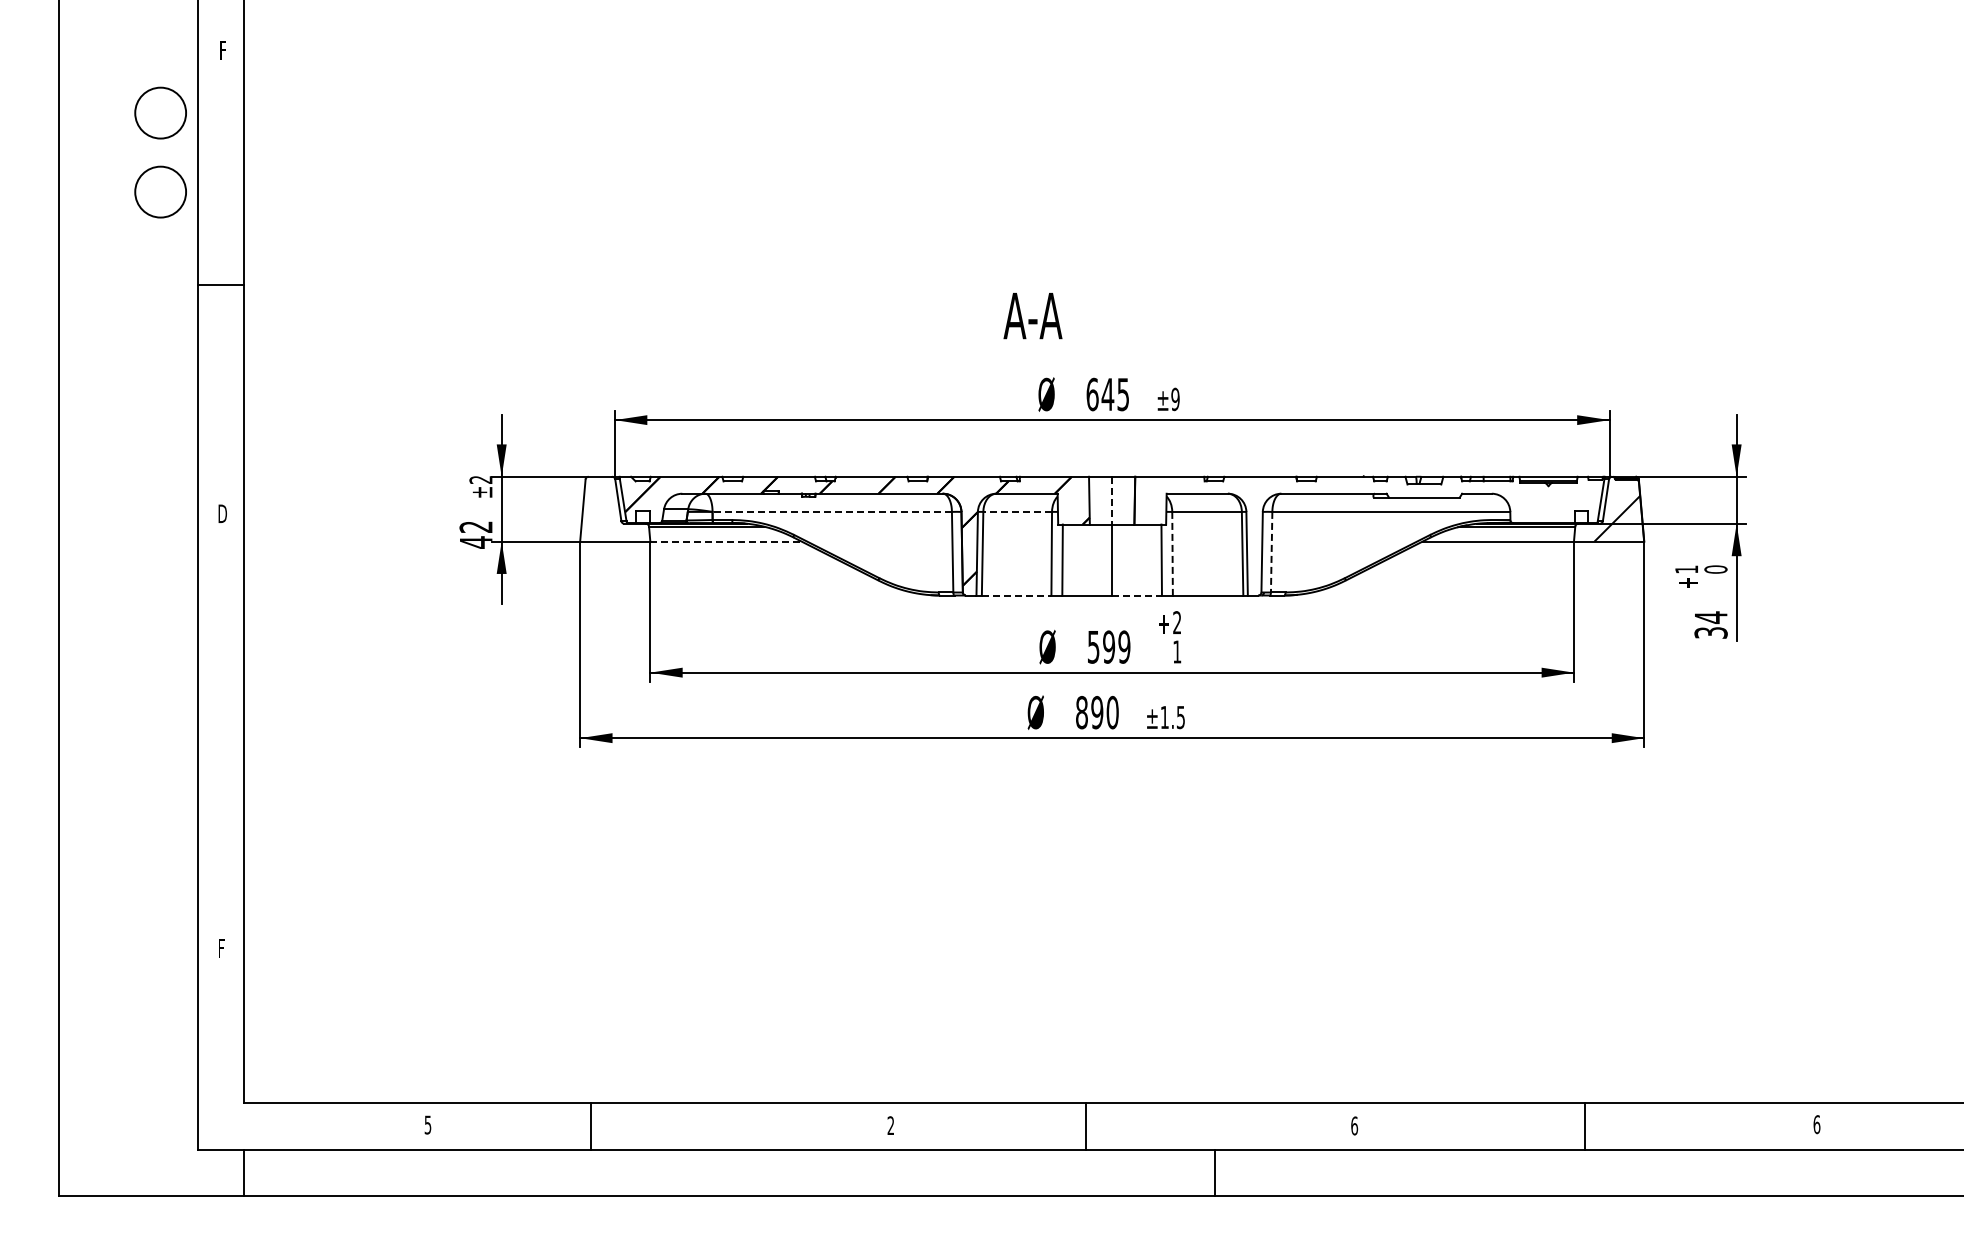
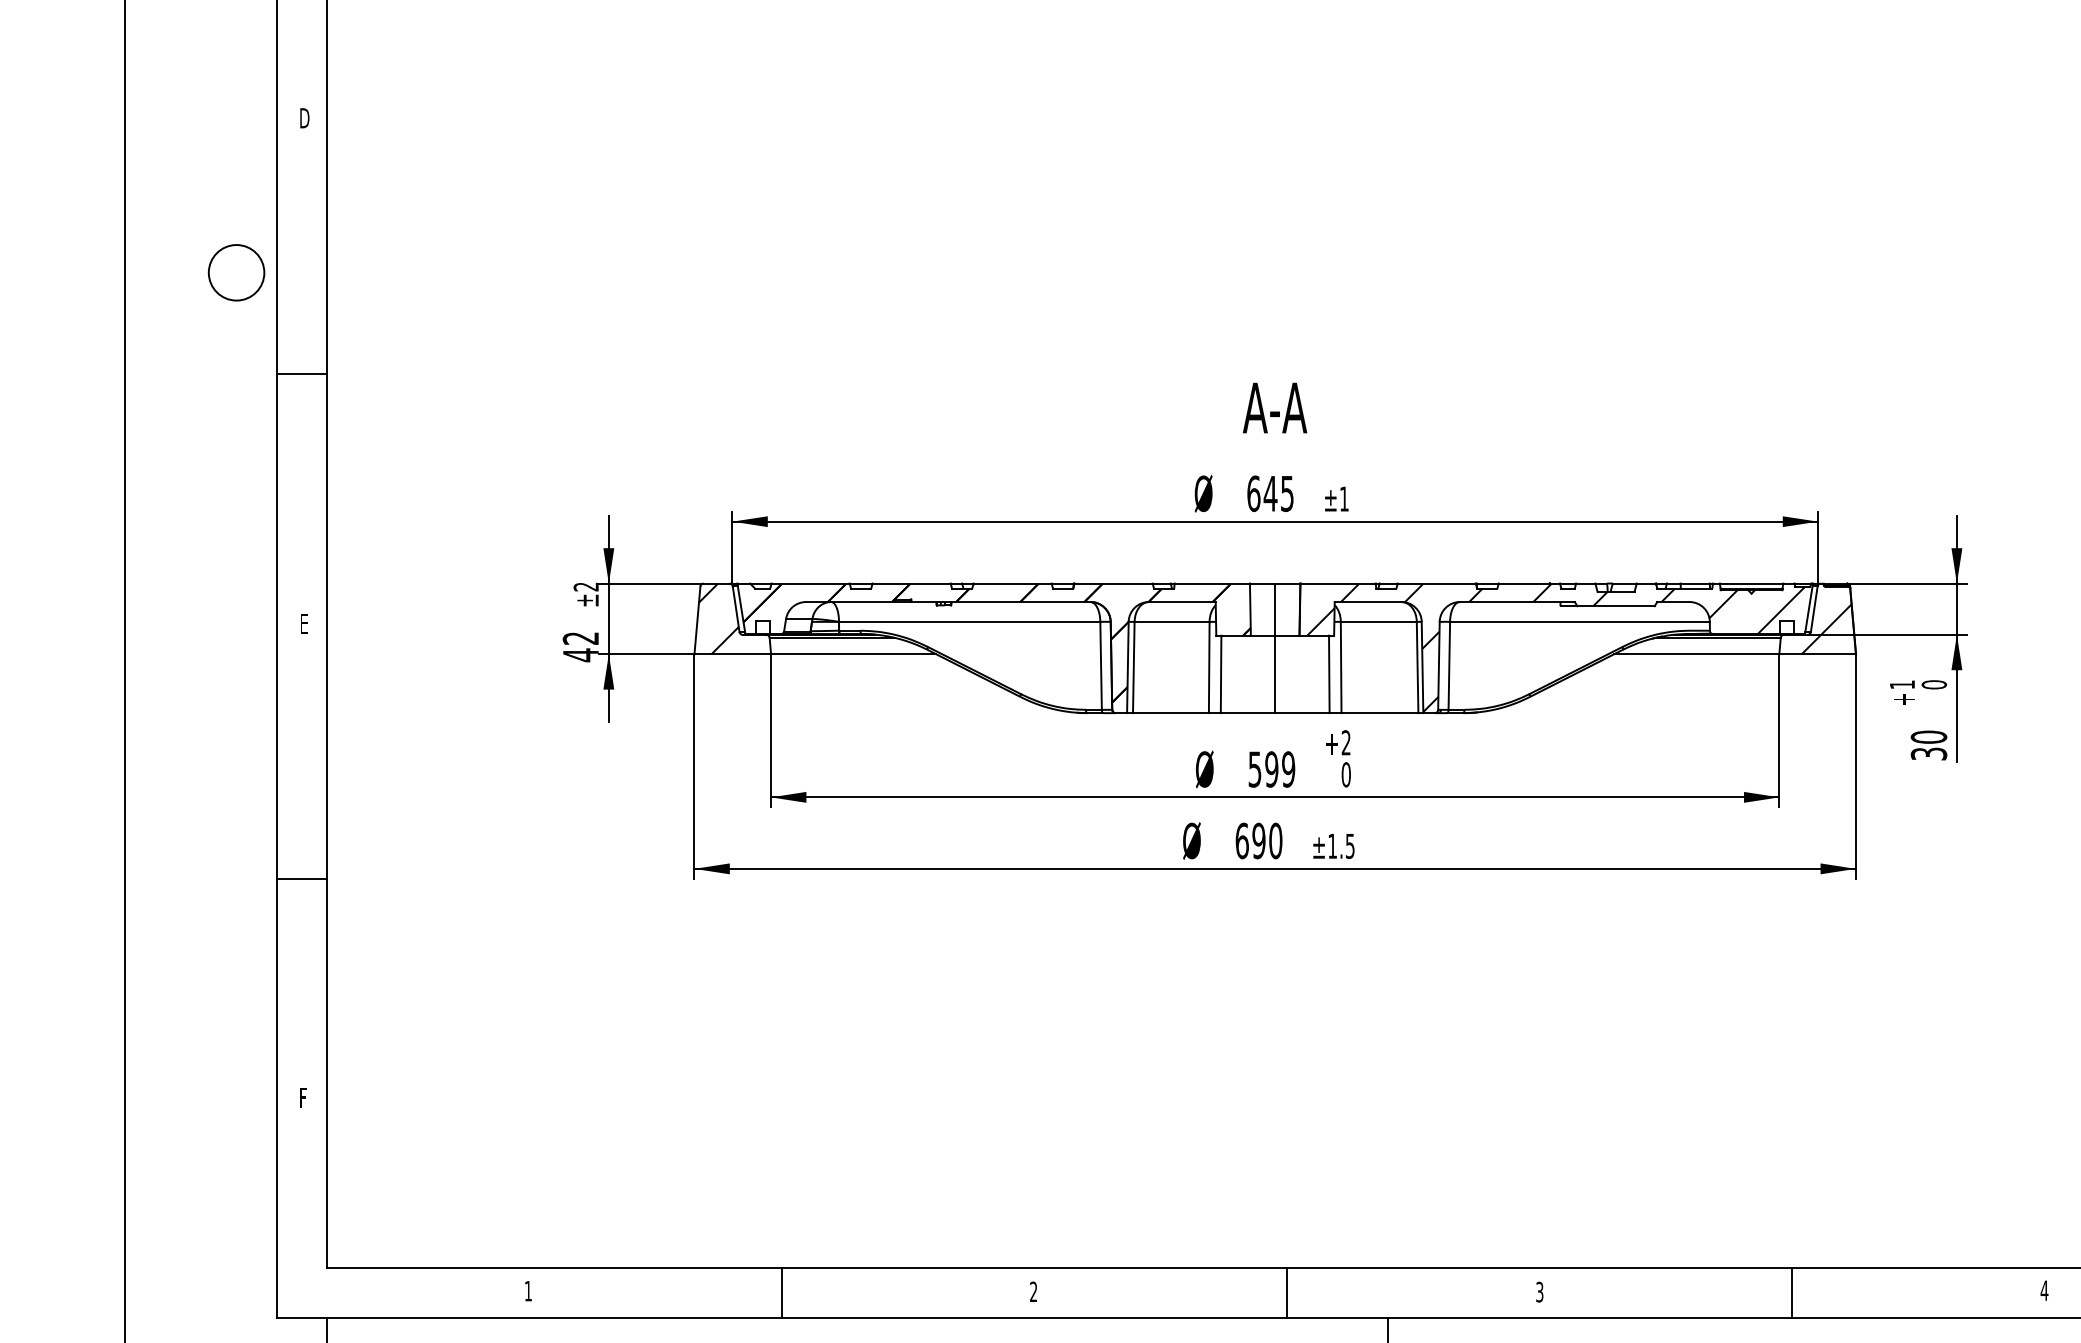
text: (223, 50) -> (305, 118), F -> D
circle: (160, 112) -> (236, 185), removed
text: (1032, 316) -> (1274, 408), moved
text: (1175, 399) -> (1344, 499), ±9 -> ±1
line: (1112, 500) -> (1275, 609), dashed -> solid
hatch: (602, 508) -> (718, 618), added
line: (832, 511) -> (969, 621), dashed -> solid
line: (1017, 511) -> (1171, 621), dashed -> solid
text: (222, 513) -> (304, 623), D -> E
hatch: (1369, 535) -> (1556, 647), added
line: (725, 541) -> (853, 654), dashed -> solid
line: (1271, 552) -> (1449, 666), dashed -> solid
line: (1172, 553) -> (1341, 667), dashed -> solid
line: (1016, 595) -> (1170, 713), dashed -> solid
line: (1137, 595) -> (1302, 713), dashed -> solid
text: (1710, 617) -> (1928, 737), 34 -> 30
text: (1177, 651) -> (1346, 774), 1 -> 0
text: (1082, 712) -> (1242, 840), 890 -> 690
line: (220, 747) -> (301, 879), added
text: (427, 1124) -> (527, 1290), 5 -> 1
text: (1816, 1124) -> (2044, 1290), 6 -> 4
text: (1354, 1125) -> (1539, 1291), 6 -> 3
line: (591, 1126) -> (782, 1292), moved
line: (1085, 1126) -> (1286, 1292), moved

